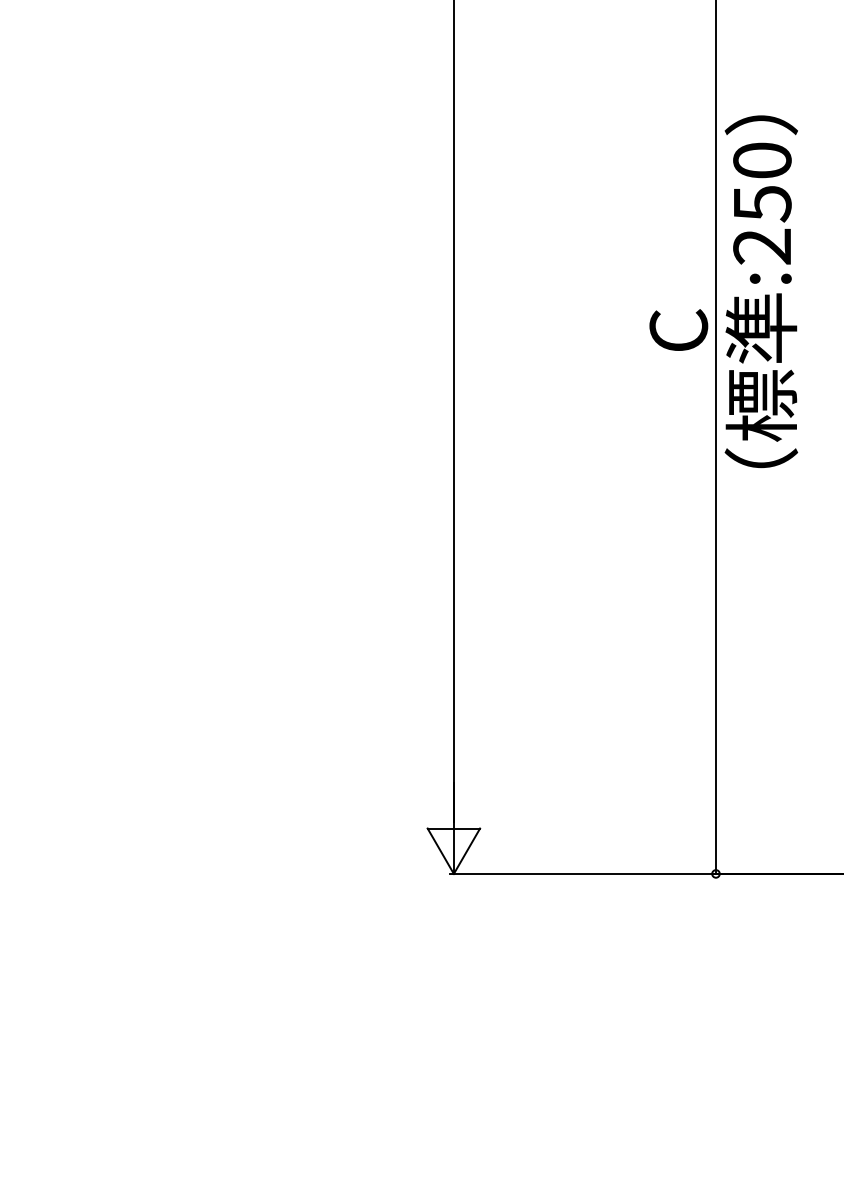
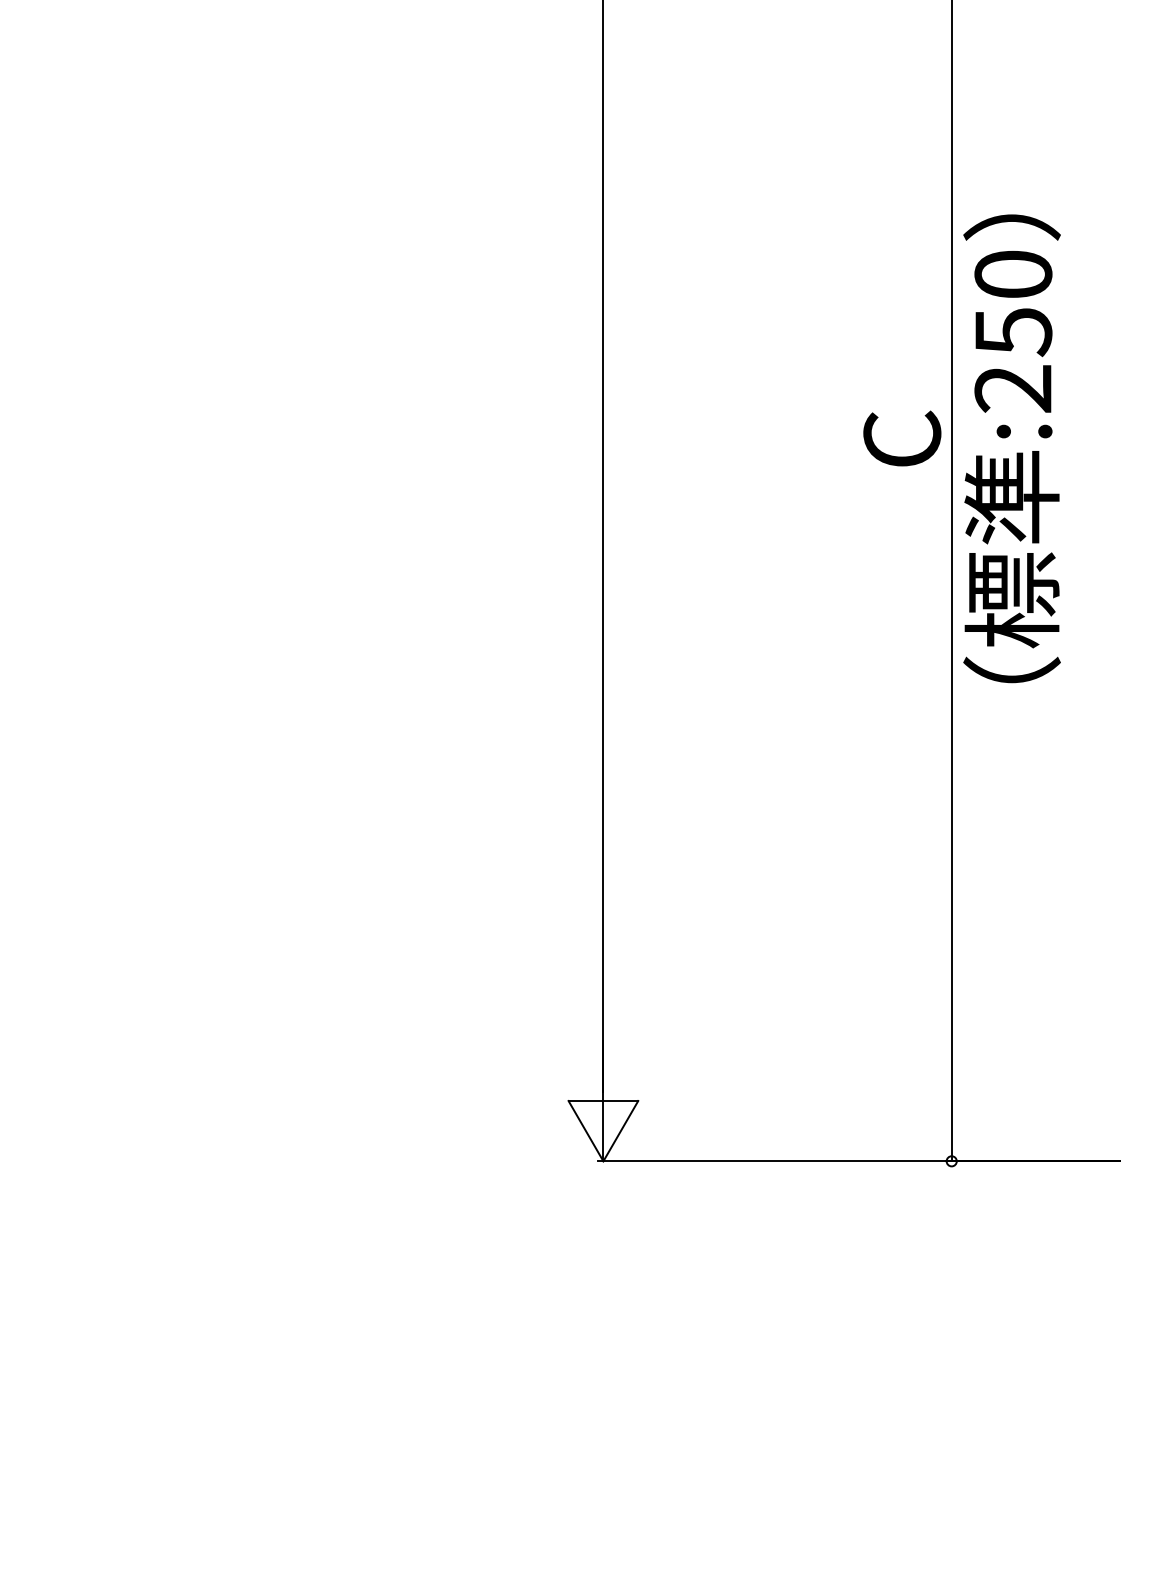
text: (761, 291) -> (1012, 448), moved

